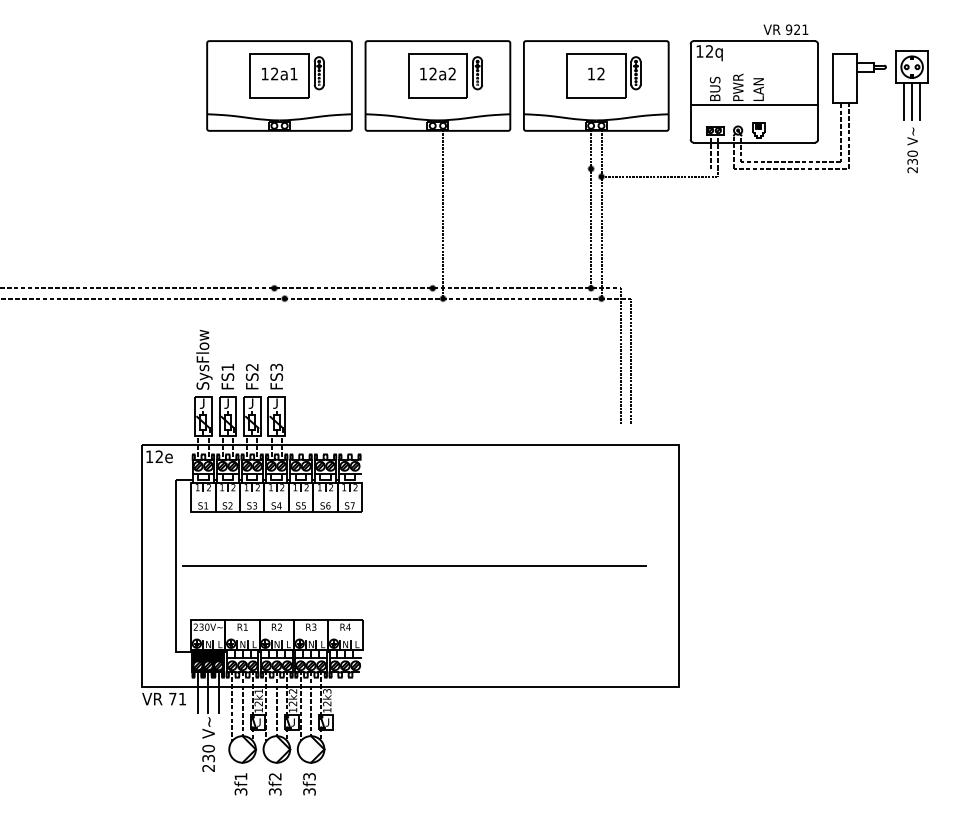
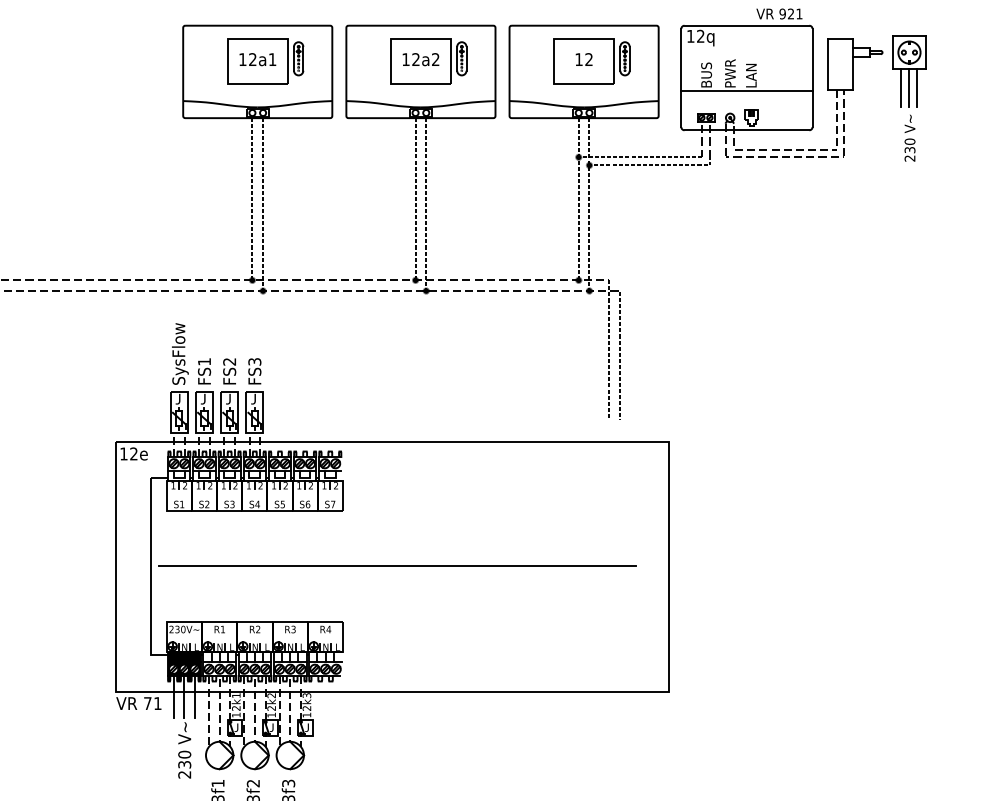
line: (650, 168) -> (639, 156), added
line: (274, 208) -> (252, 198), added
line: (432, 208) -> (415, 198), added
line: (284, 213) -> (262, 203), added

